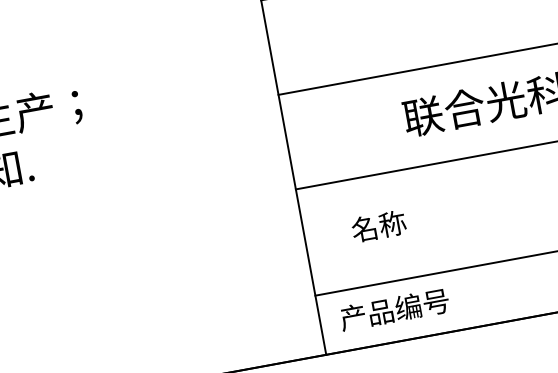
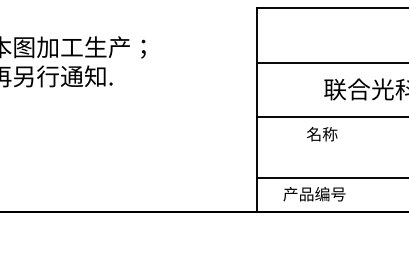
text: (379, 226) -> (322, 134), moved
text: (394, 310) -> (314, 194), moved

